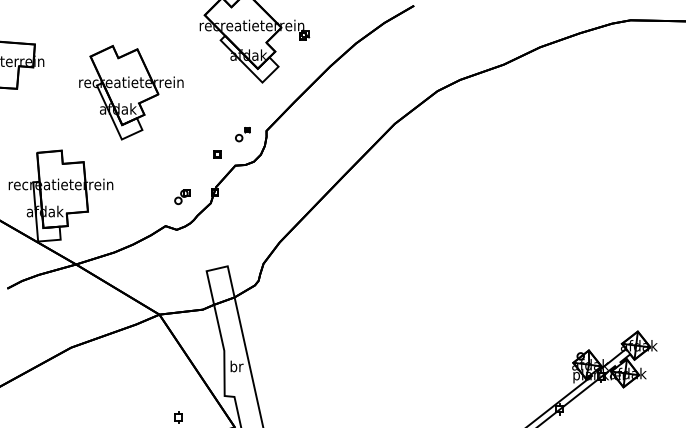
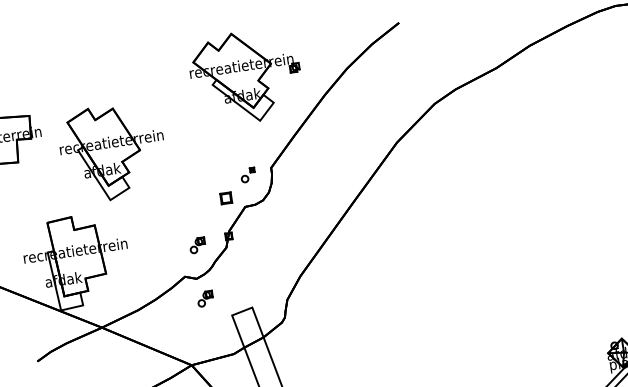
part: (131, 92) -> (113, 152), moved
part: (217, 154) -> (226, 198), size x1.6
part: (182, 251) -> (205, 299), added

